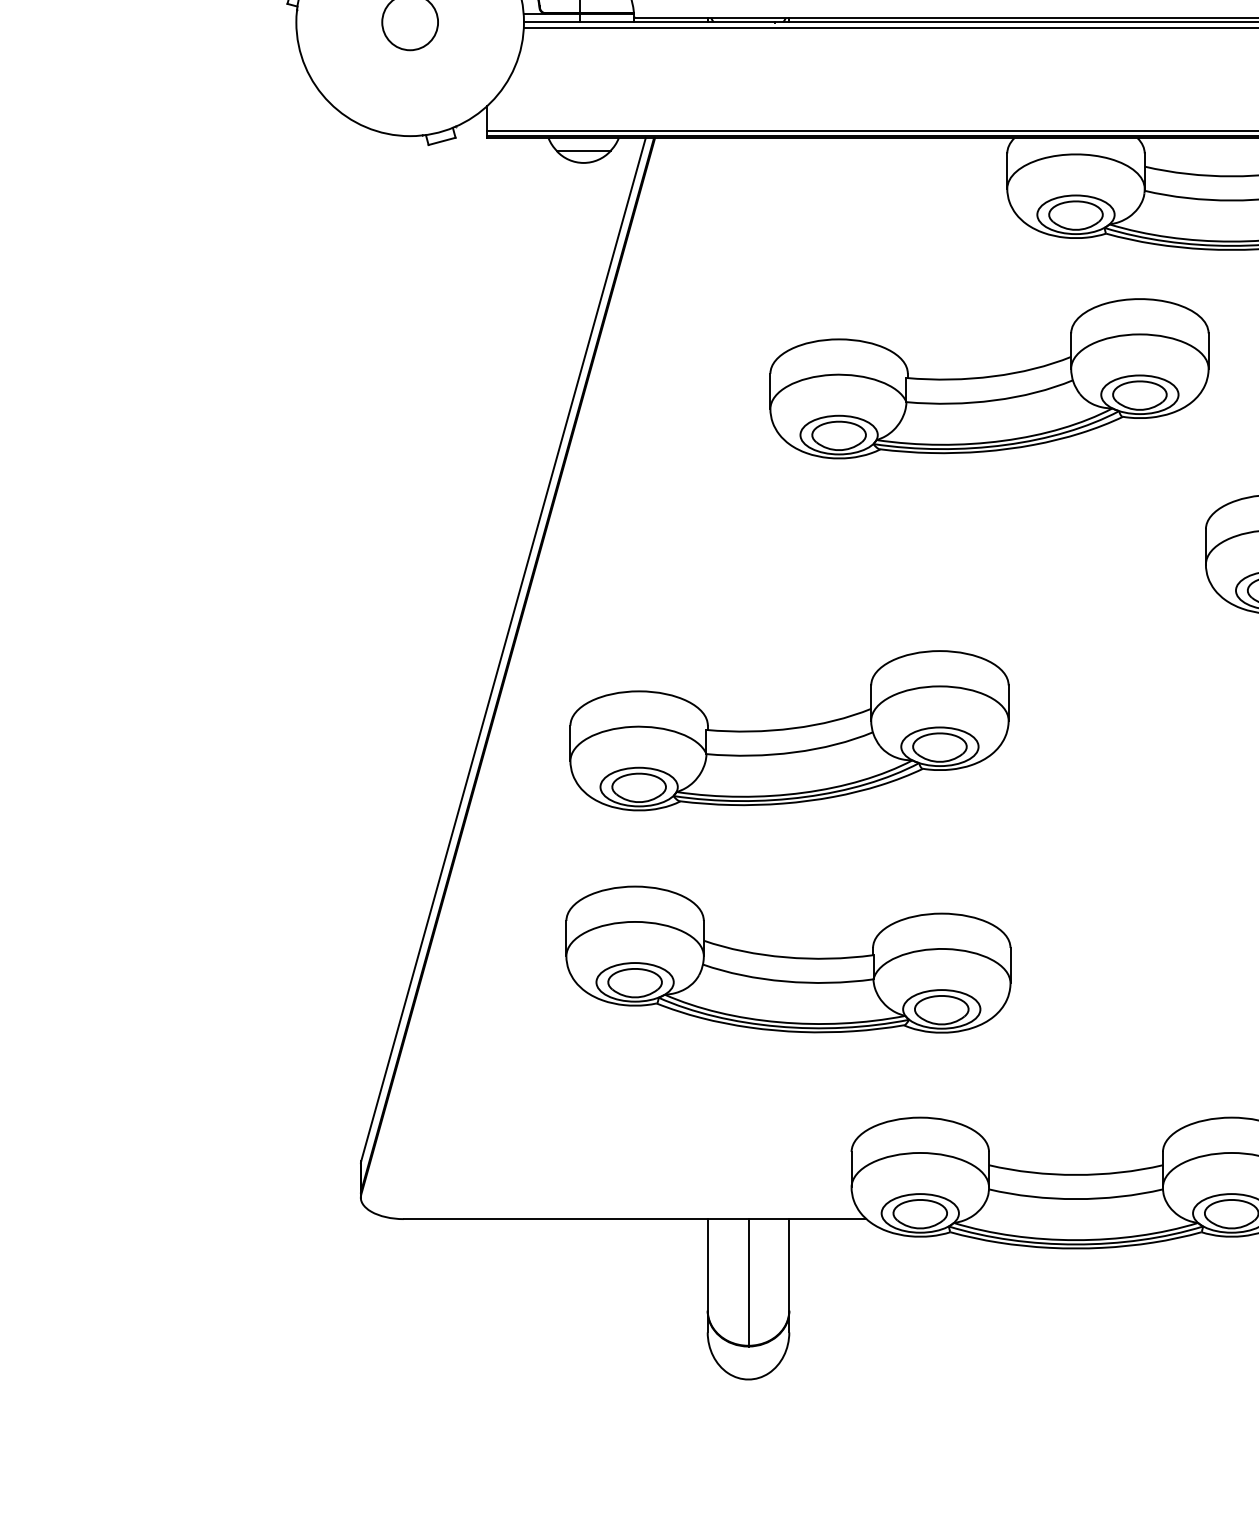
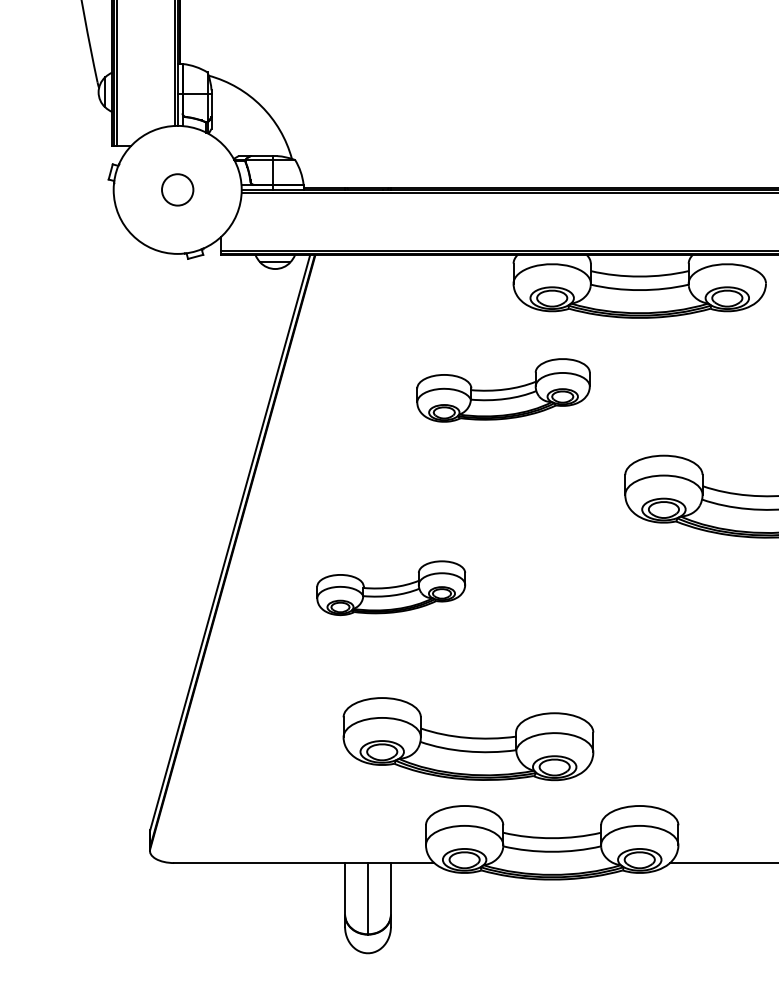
part: (989, 378) -> (503, 390), size x0.7
part: (790, 729) -> (391, 587), size x0.6
part: (788, 960) -> (468, 739), moved

